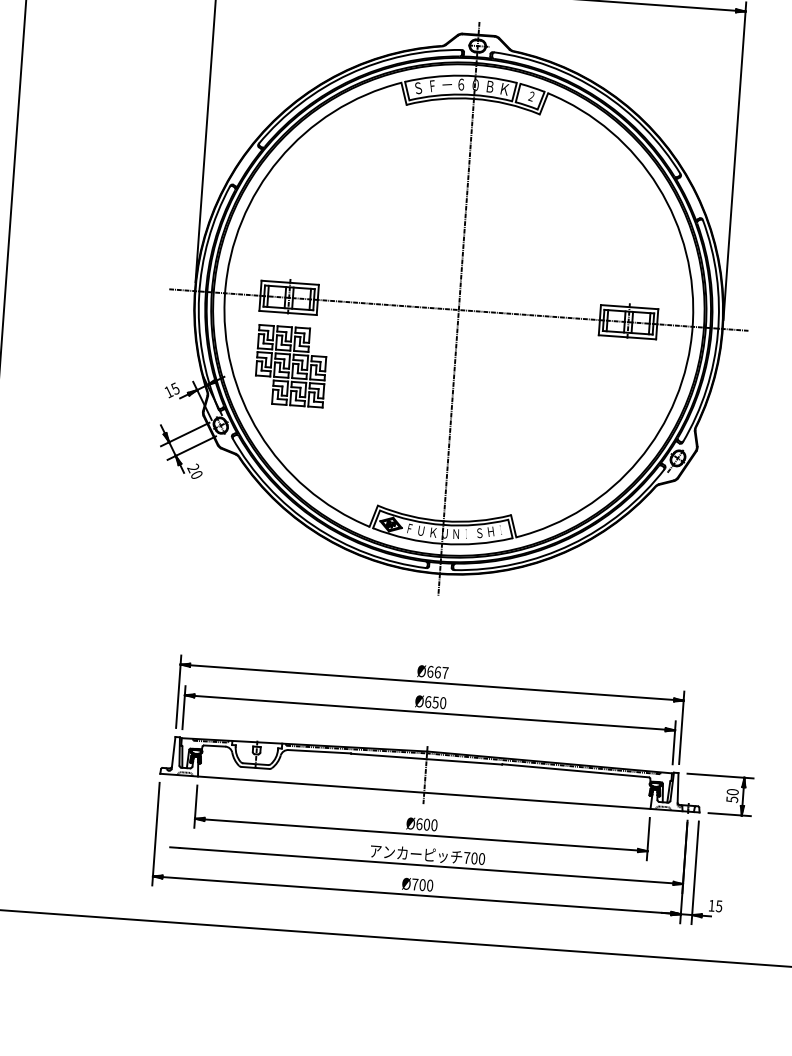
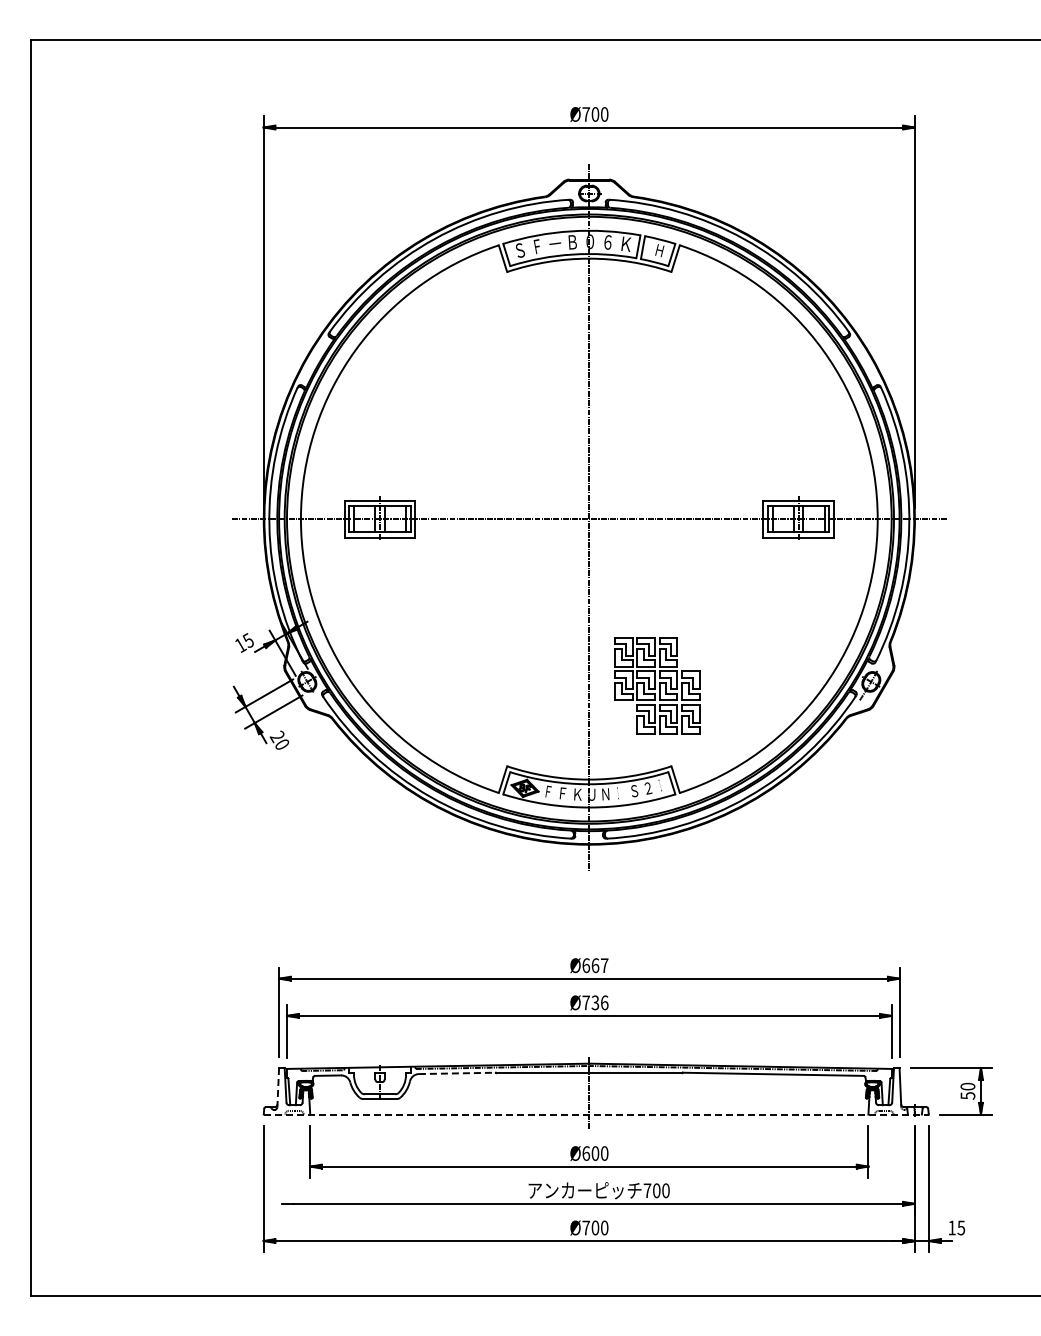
text: (461, 83) -> (572, 241), ６ -> Ｂ
text: (490, 86) -> (608, 242), Ｂ -> ６
text: (531, 96) -> (659, 250), ２ -> Ｈ
part: (291, 365) -> (657, 685), moved
text: (421, 530) -> (562, 793), Ｕ -> Ｆ
text: (490, 531) -> (647, 788), Ｈ -> ２
text: (435, 702) -> (595, 1002), Ø650 -> Ø736
line: (319, 751) -> (457, 1073), solid -> dashed
line: (173, 752) -> (278, 1087), solid -> dashed
line: (430, 793) -> (596, 1114), solid -> dashed

